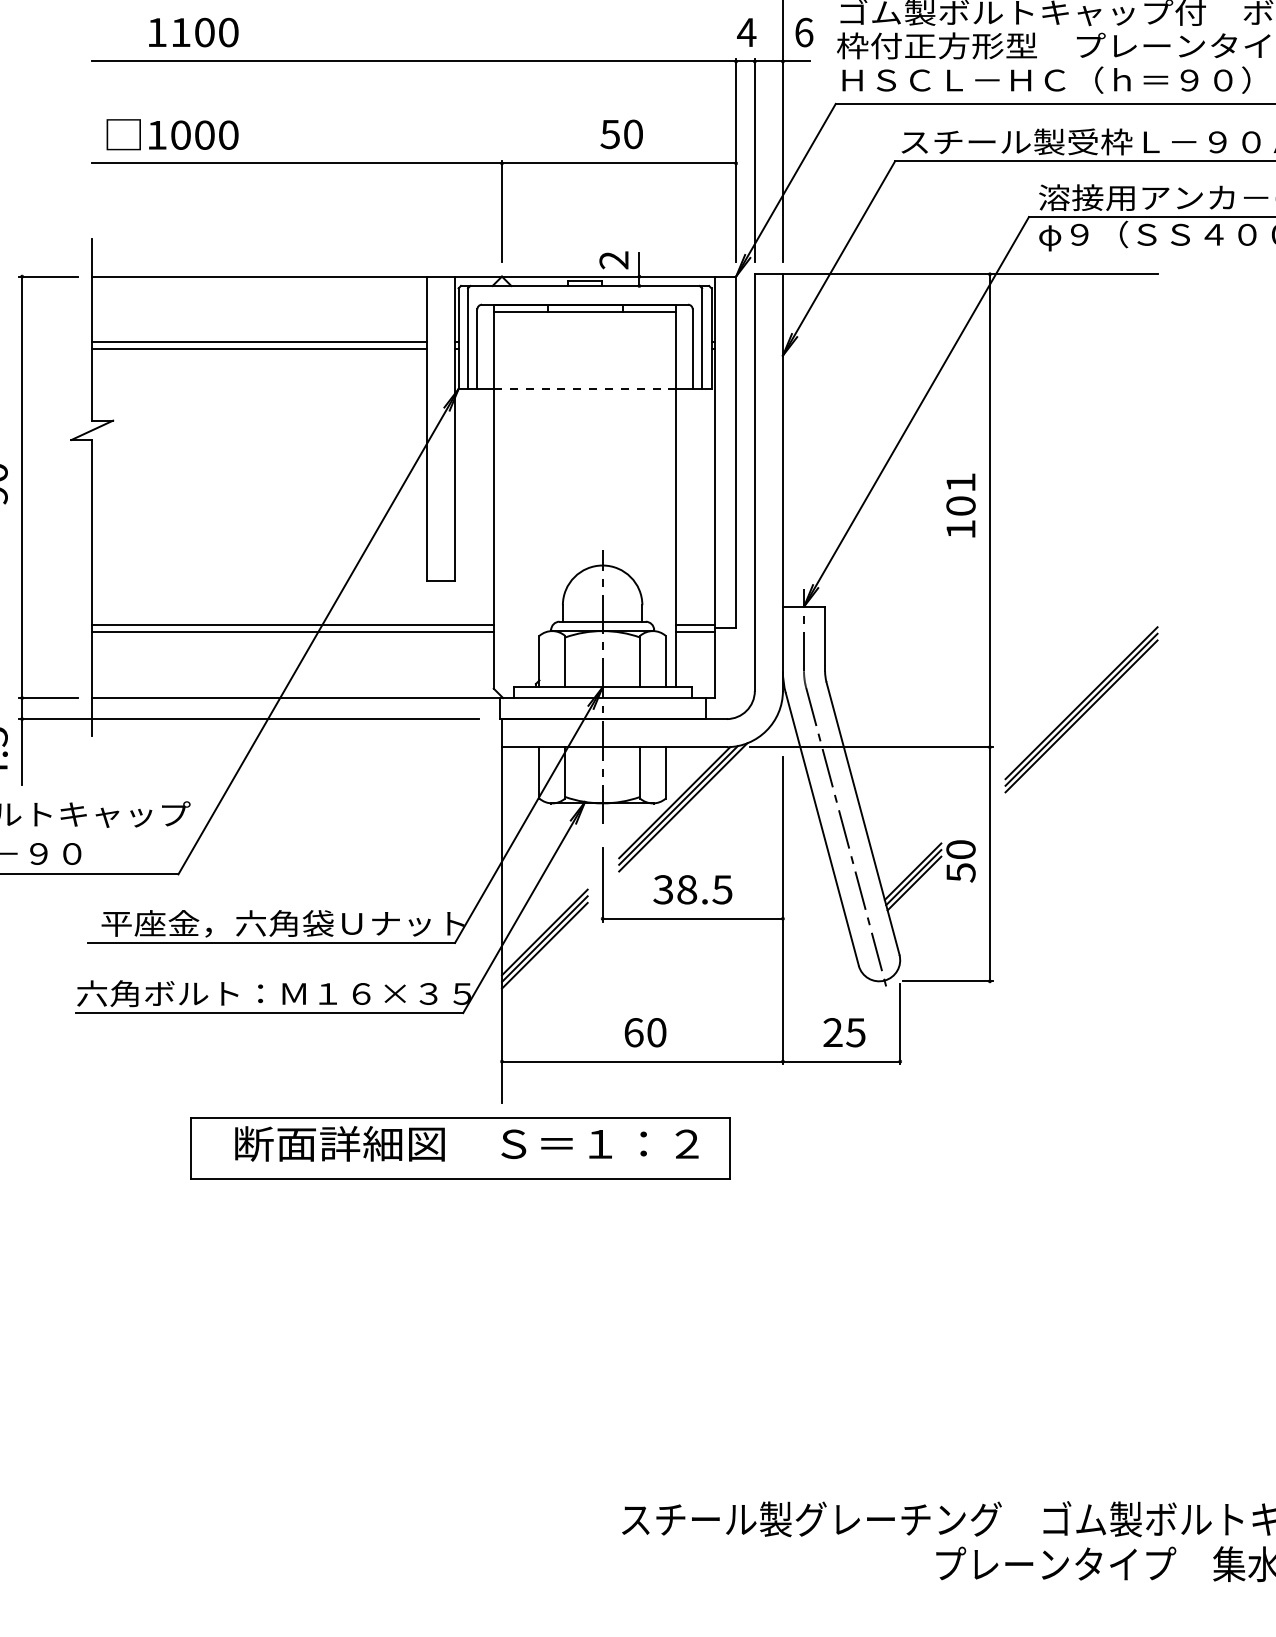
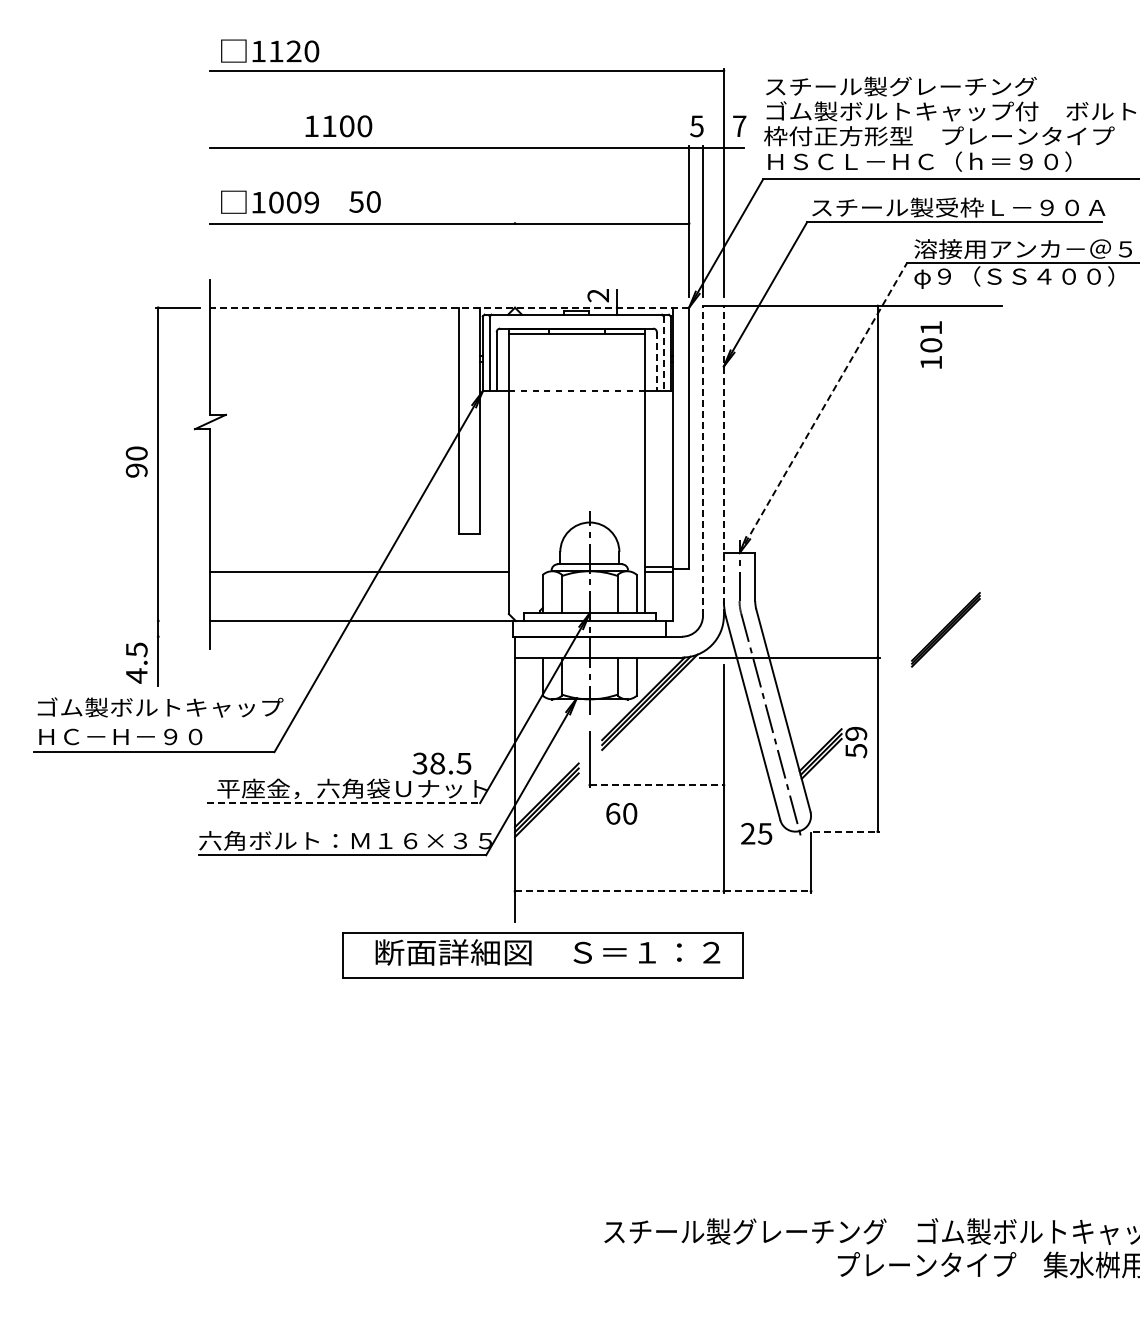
text: (193, 32) -> (338, 126), moved
text: (746, 32) -> (696, 126), 4 -> 5
text: (803, 32) -> (739, 126), 6 -> 7
text: (620, 133) -> (364, 201), moved
text: (228, 135) -> (311, 202), 1000 -> 1009
line: (502, 210) -> (515, 258), removed
line: (413, 276) -> (449, 307), solid -> dashed
line: (701, 339) -> (663, 354), solid -> dashed
line: (259, 342) -> (334, 356), removed
line: (259, 348) -> (334, 361), removed
line: (692, 348) -> (656, 361), solid -> dashed
line: (916, 410) -> (823, 407), solid -> dashed
line: (755, 482) -> (703, 460), solid -> dashed
line: (782, 482) -> (723, 460), solid -> dashed
text: (961, 504) -> (931, 344), moved
line: (292, 626) -> (359, 567), removed
line: (49, 698) -> (178, 621), removed
part: (1081, 709) -> (945, 629), size x0.6
line: (248, 718) -> (326, 636), removed
text: (961, 849) -> (856, 733), 50 -> 59
text: (692, 889) -> (441, 763), moved
line: (693, 919) -> (657, 785), solid -> dashed
line: (271, 943) -> (343, 803), solid -> dashed
line: (947, 981) -> (846, 831), solid -> dashed
text: (645, 1032) -> (621, 813), moved
text: (844, 1032) -> (756, 833), moved
line: (701, 1061) -> (663, 891), solid -> dashed
part: (459, 1147) -> (542, 955), moved

